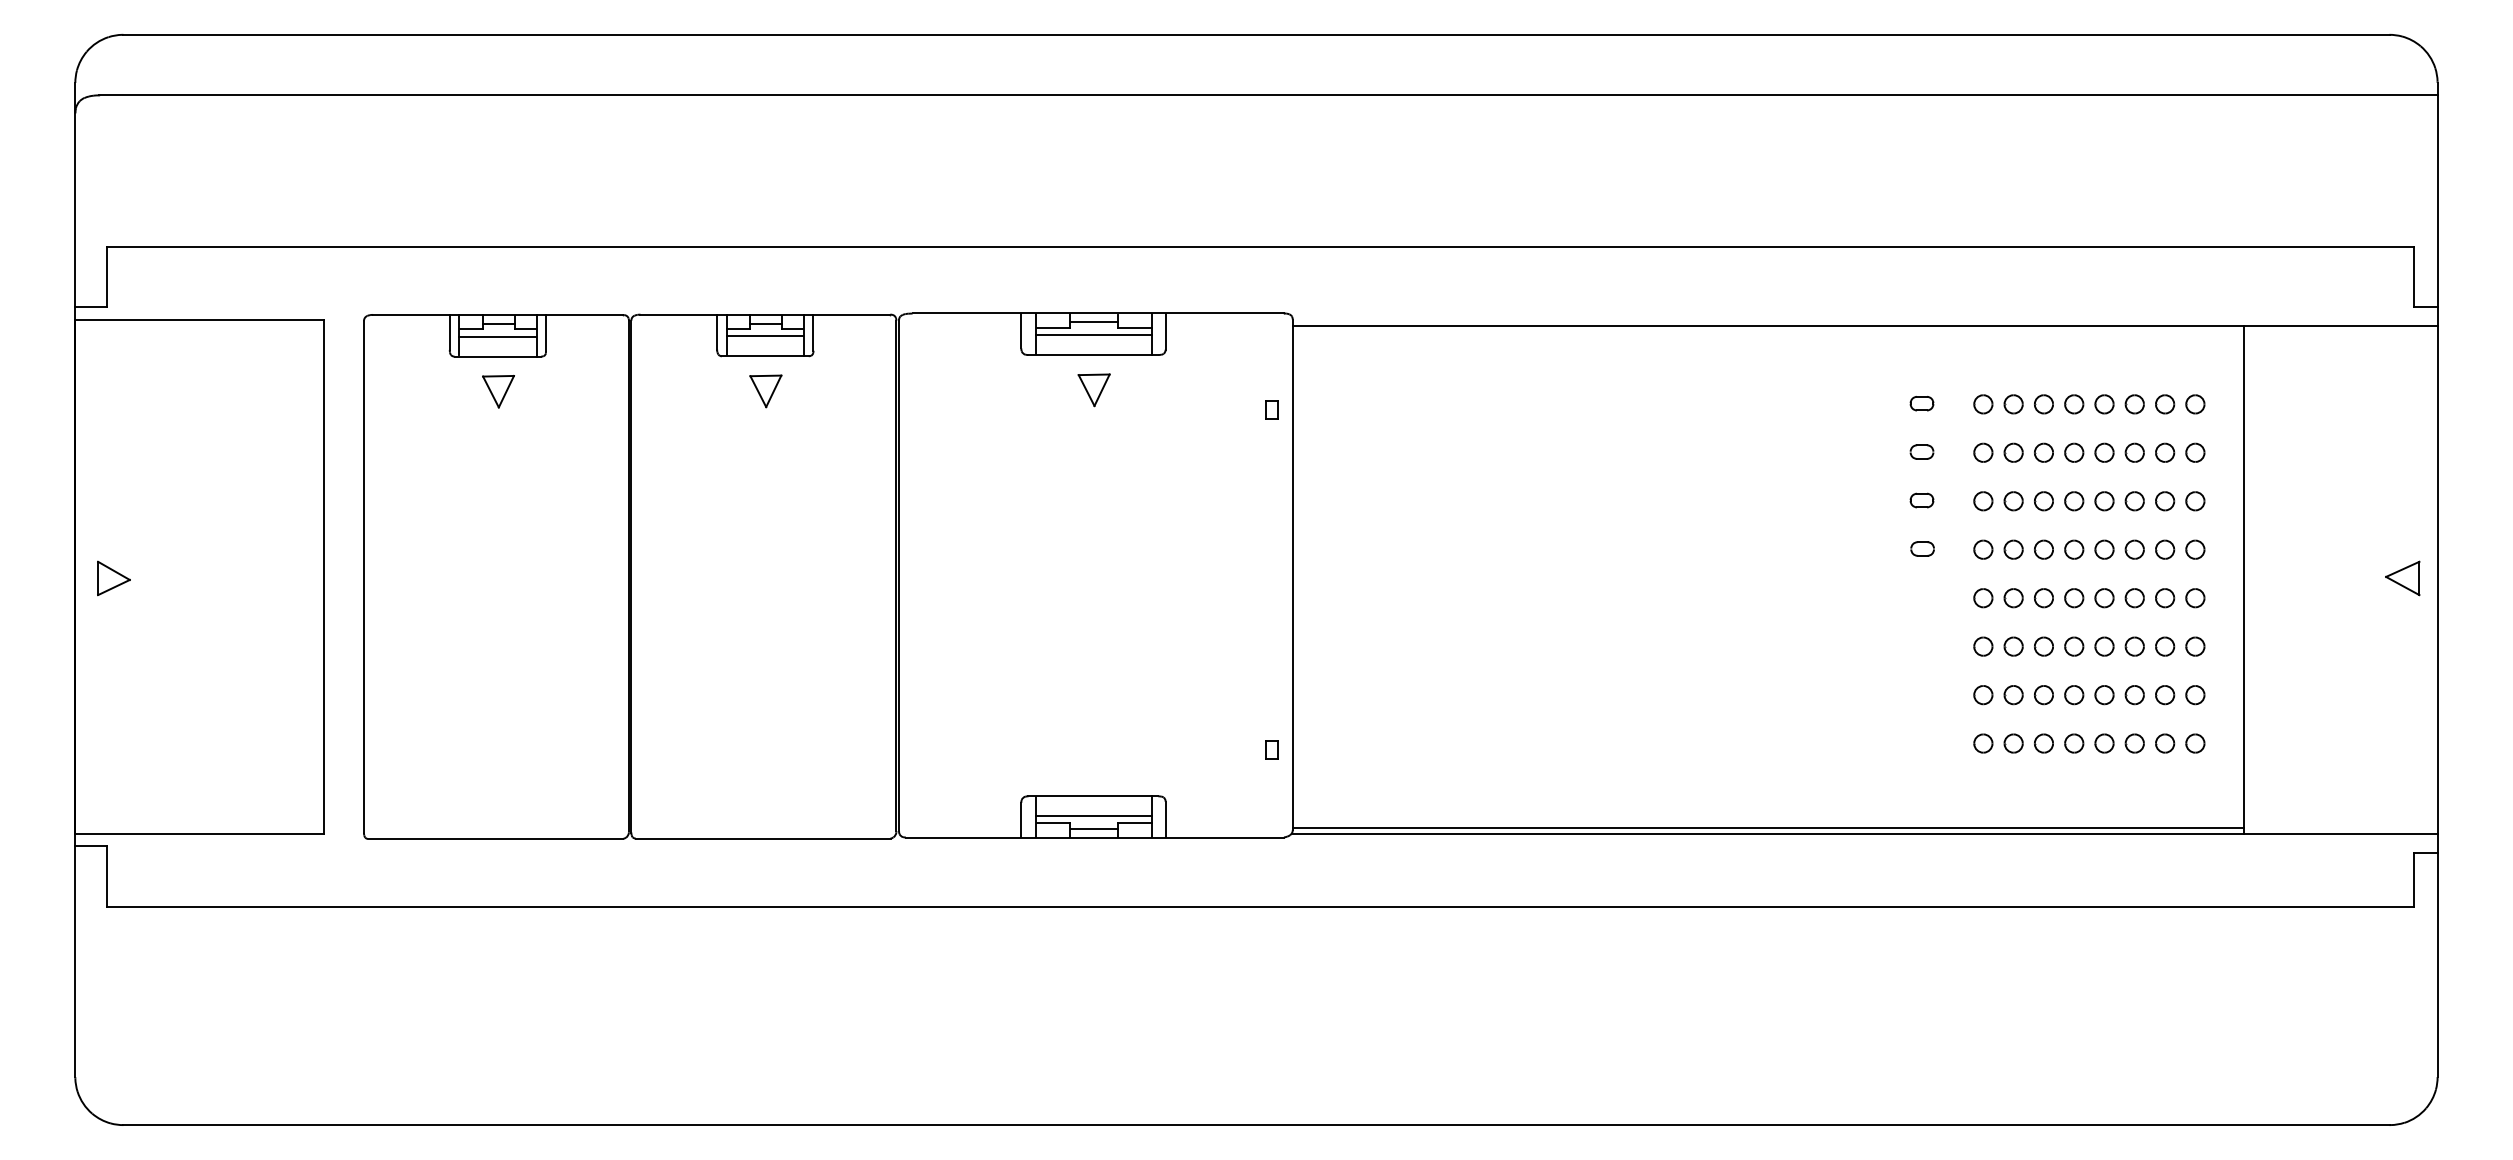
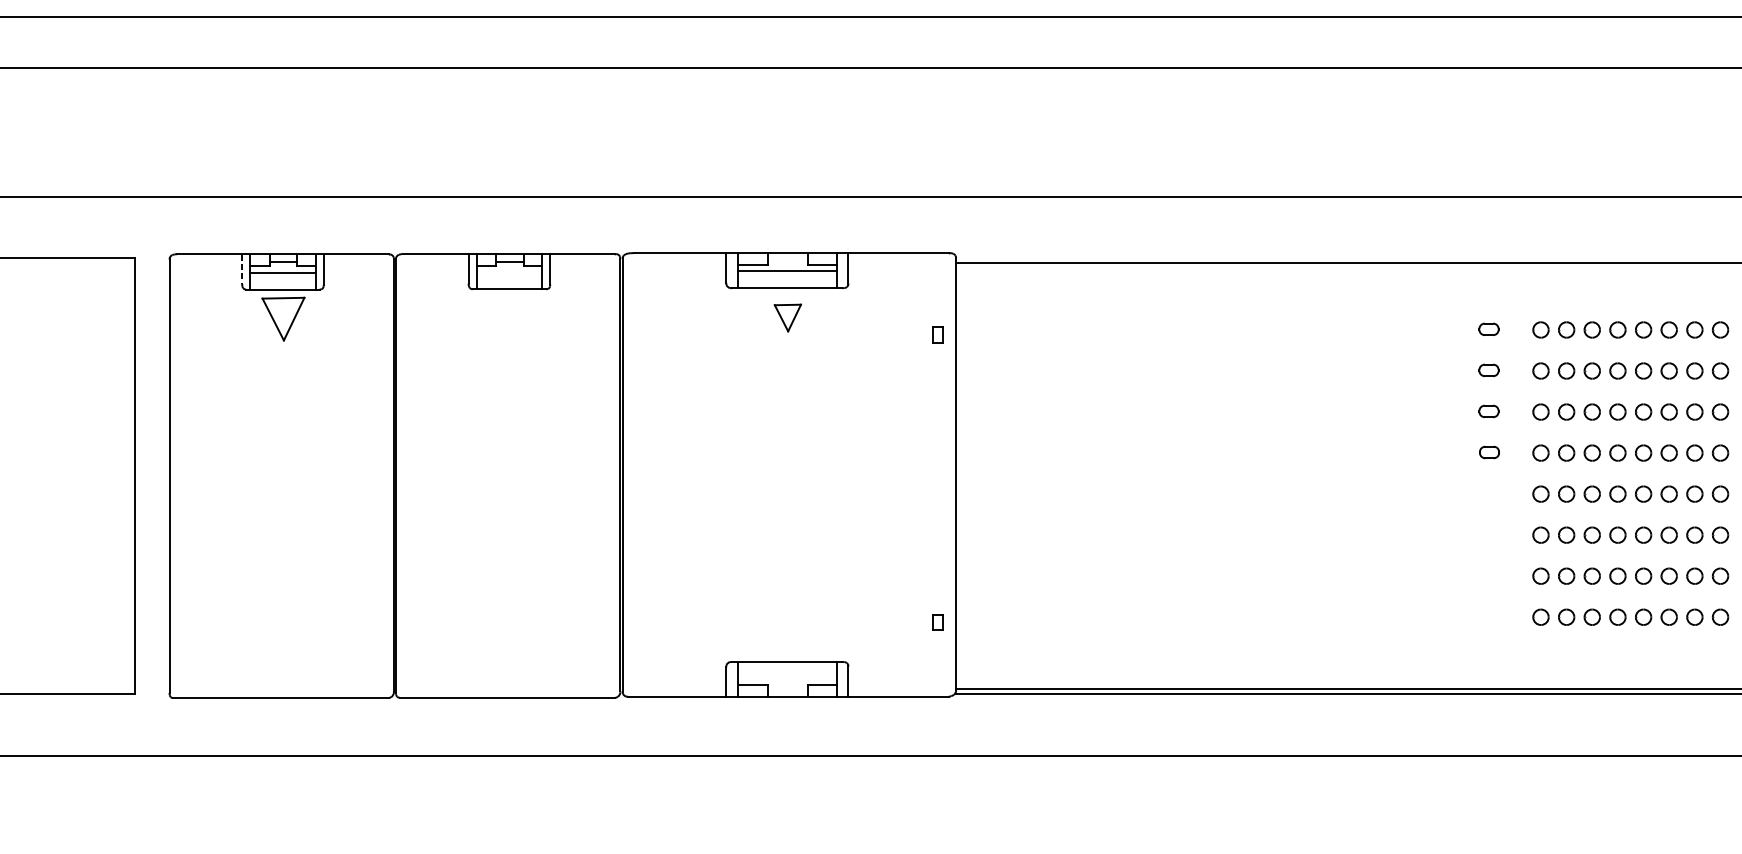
line: (1094, 322) -> (788, 260), removed
line: (449, 333) -> (241, 269), solid -> dashed
line: (764, 336) -> (508, 272), removed
part: (498, 391) -> (283, 319), size x1.6
part: (765, 391) -> (509, 319), removed
line: (1093, 816) -> (787, 679), removed
line: (1094, 828) -> (788, 689), removed

